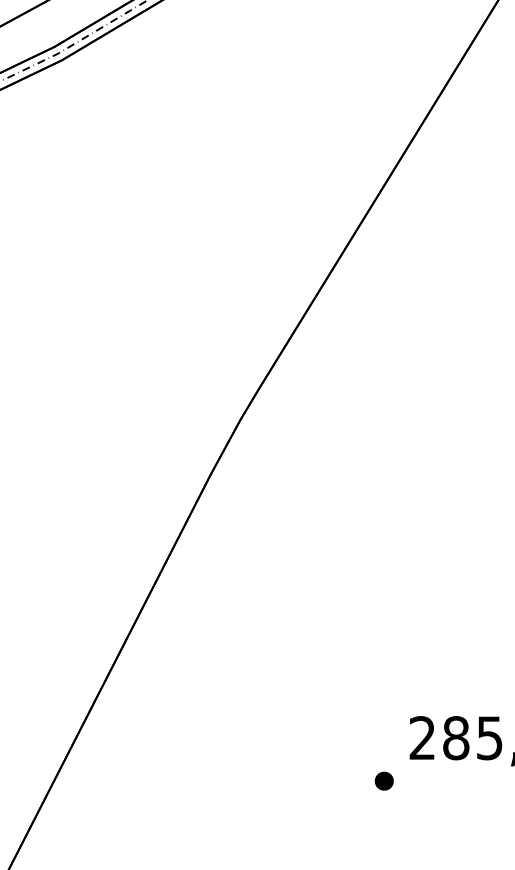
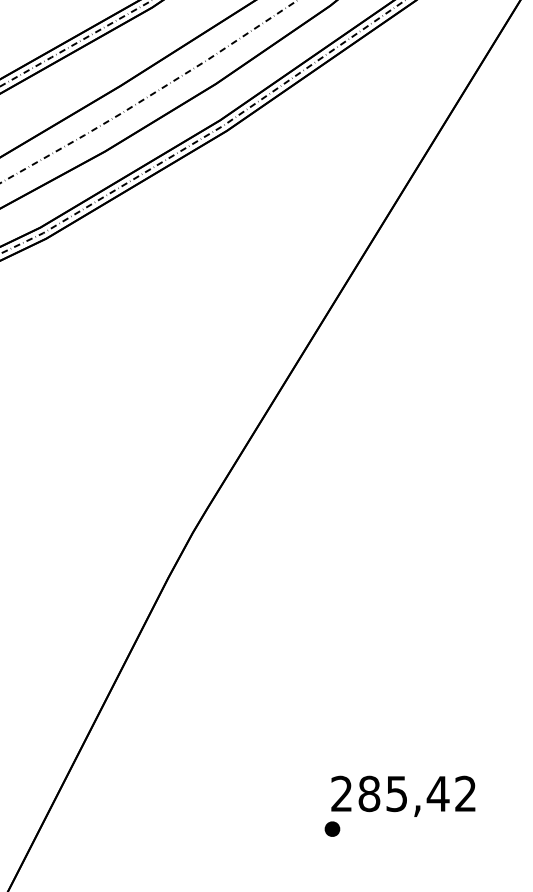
part: (384, 780) -> (332, 828), moved

